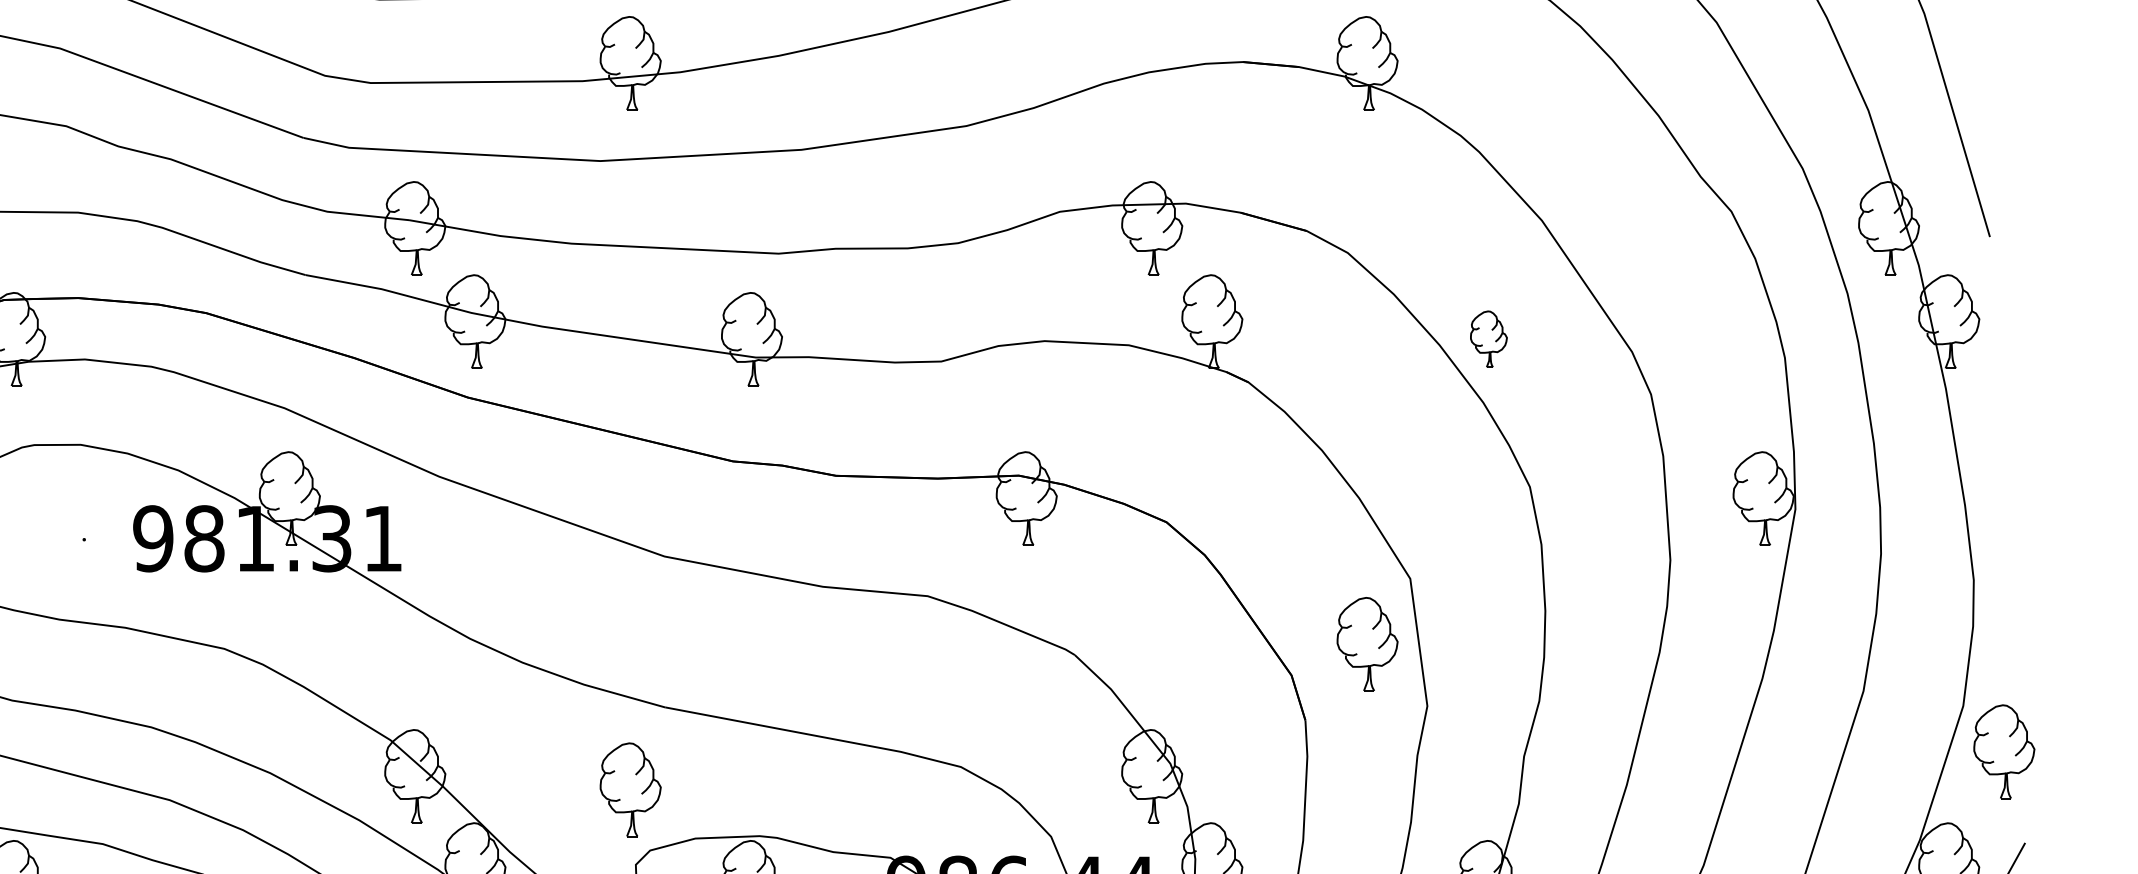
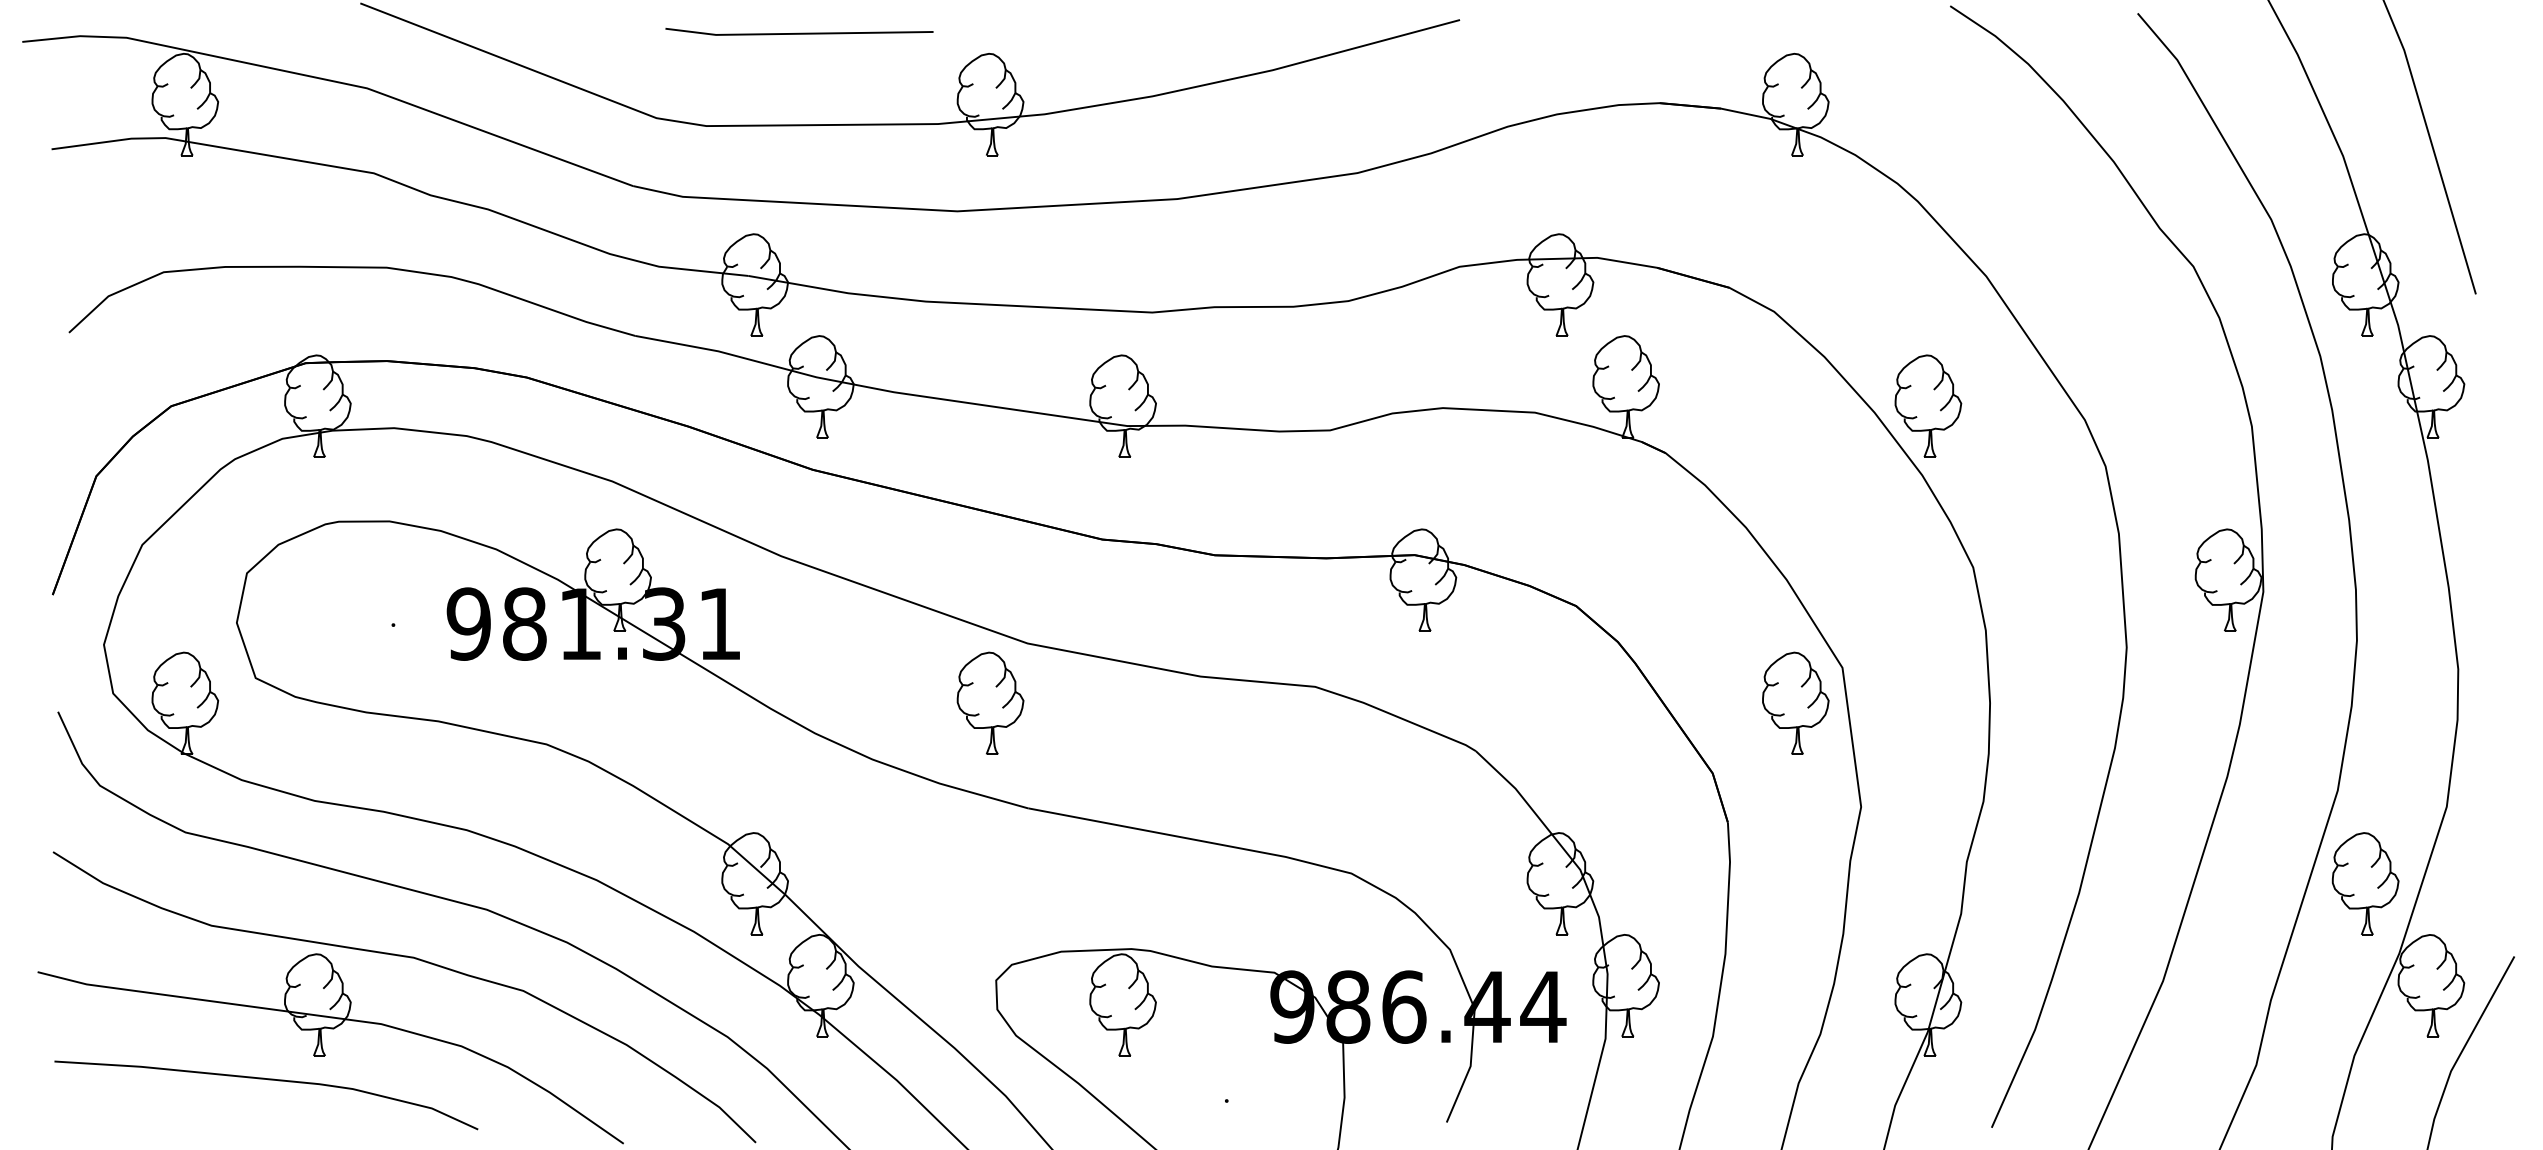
part: (1489, 338) -> (1928, 405), size x1.67
part: (1367, 643) -> (1795, 702), moved
part: (2004, 751) -> (2365, 883), moved
part: (630, 788) -> (990, 702), moved

